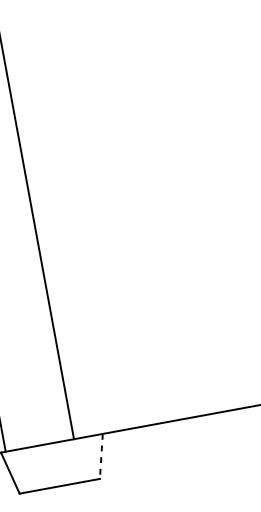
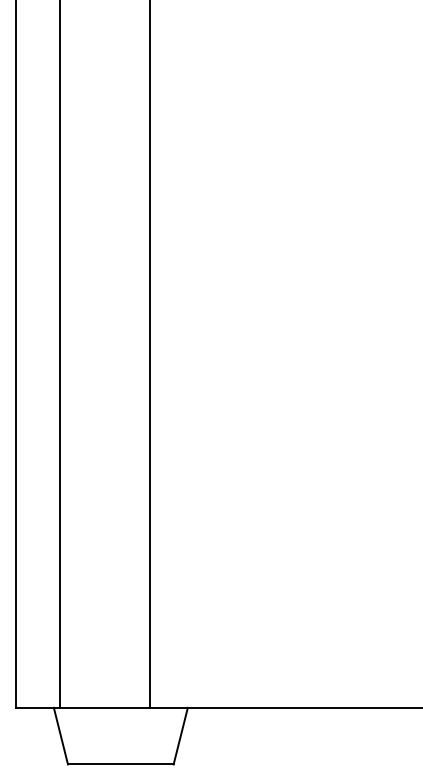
line: (101, 456) -> (180, 736), dashed -> solid

